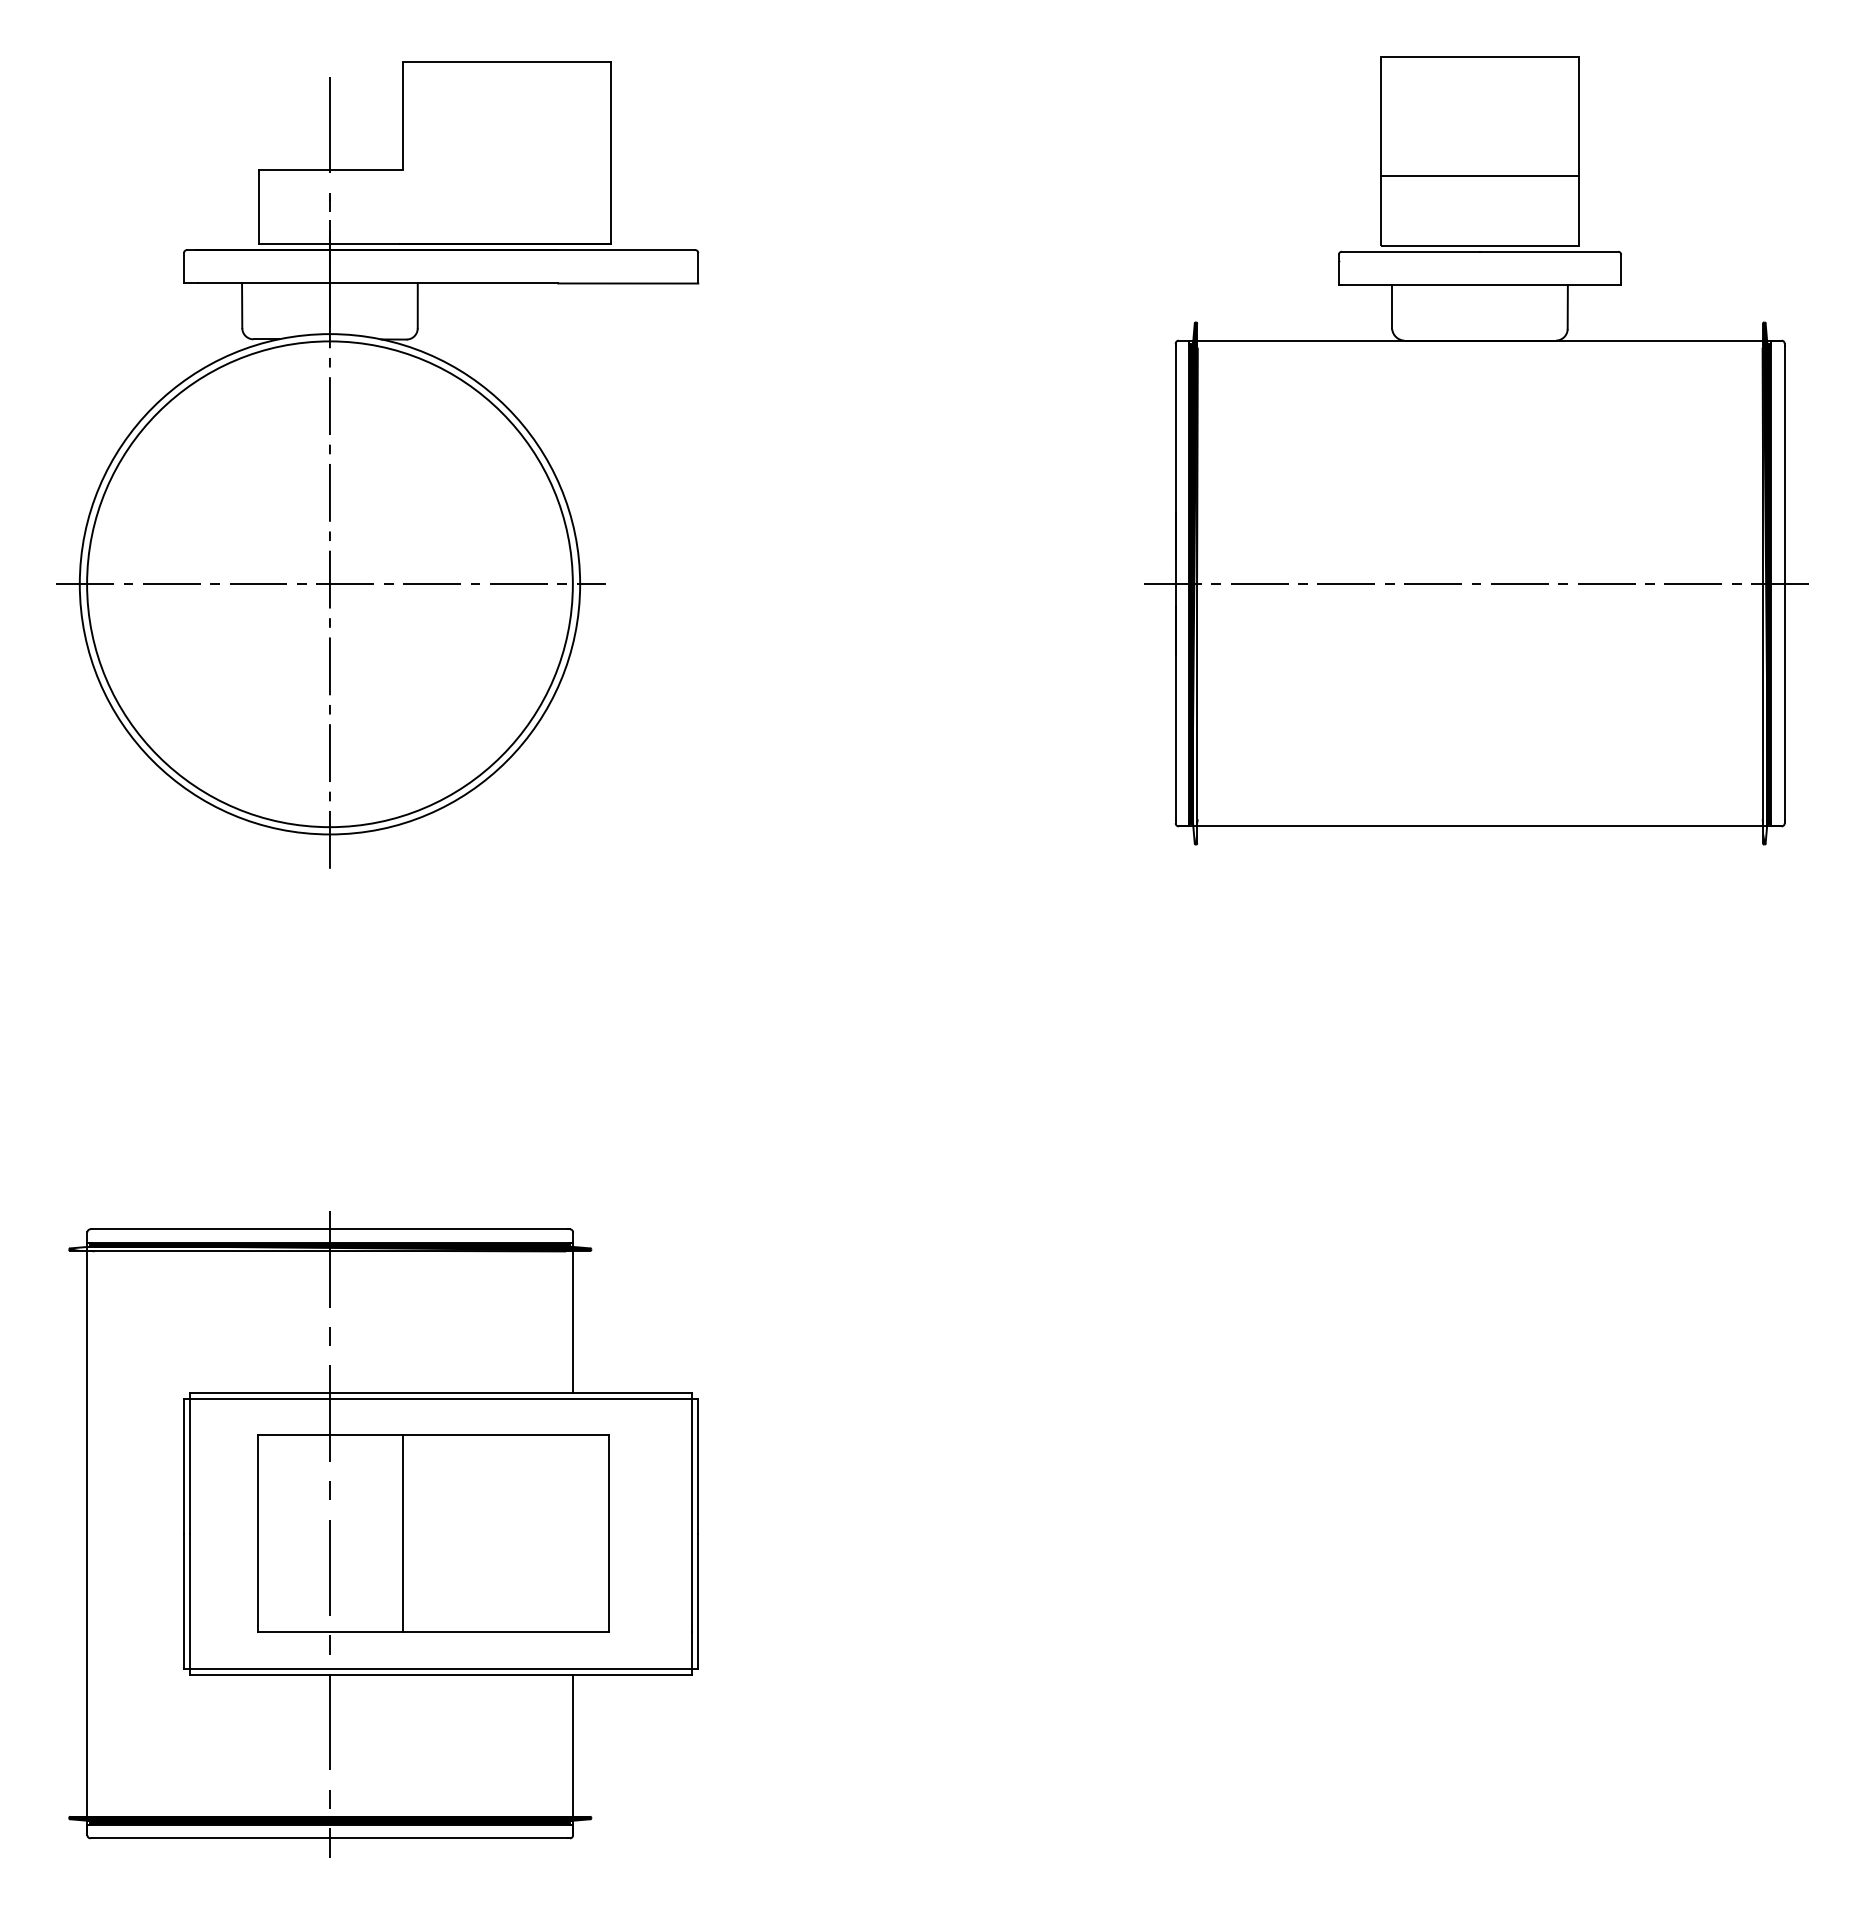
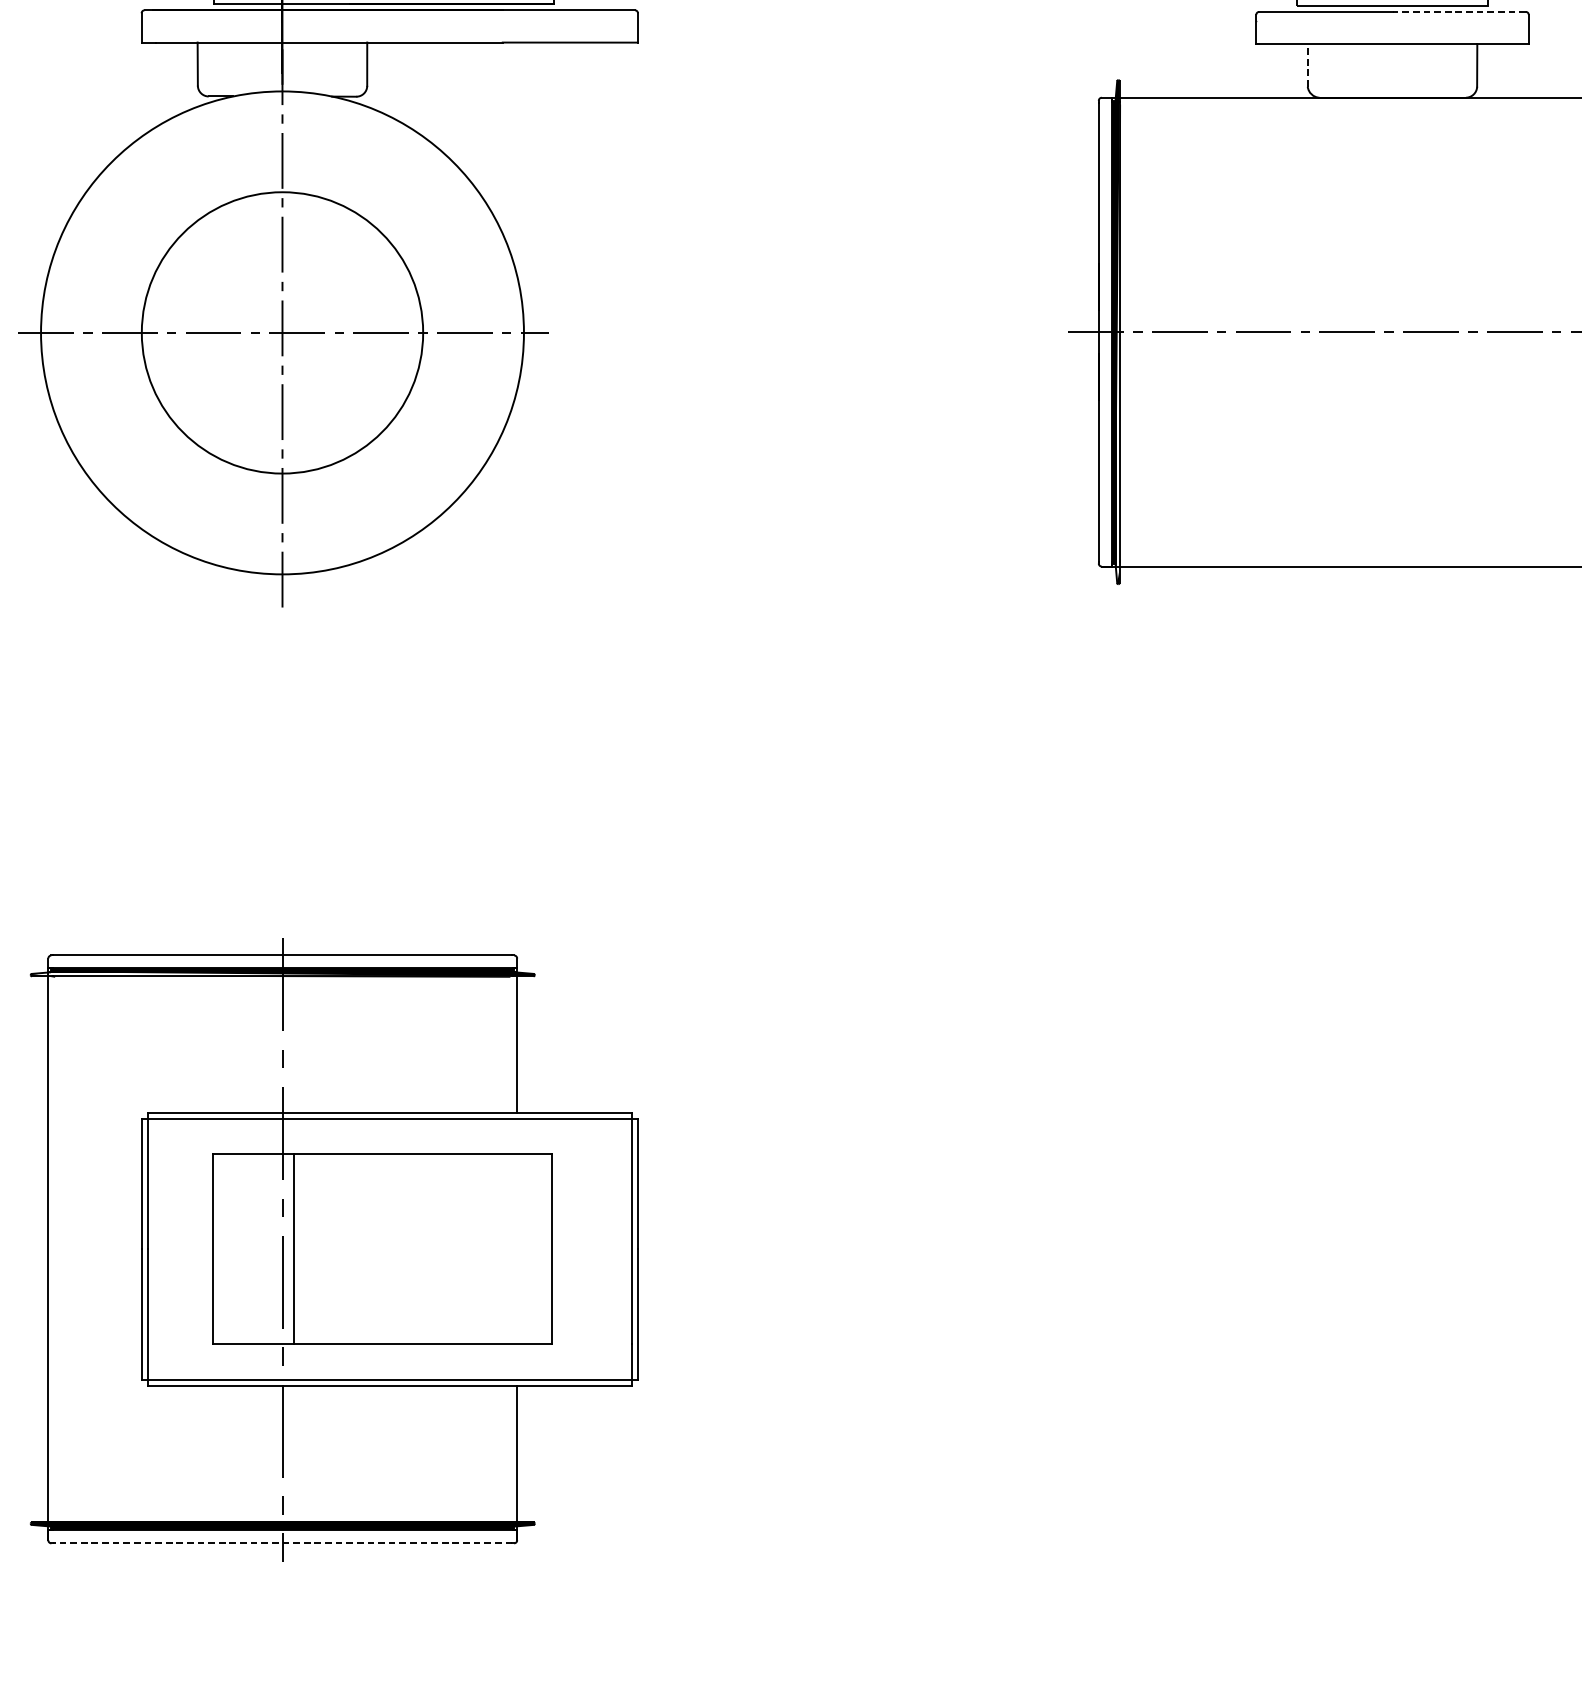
line: (1548, 251) -> (1458, 11), solid -> dashed
line: (1392, 306) -> (1308, 64), solid -> dashed
circle: (329, 584) -> (282, 333), size x0.6
line: (402, 1533) -> (293, 1249), moved
line: (330, 1838) -> (283, 1543), solid -> dashed

